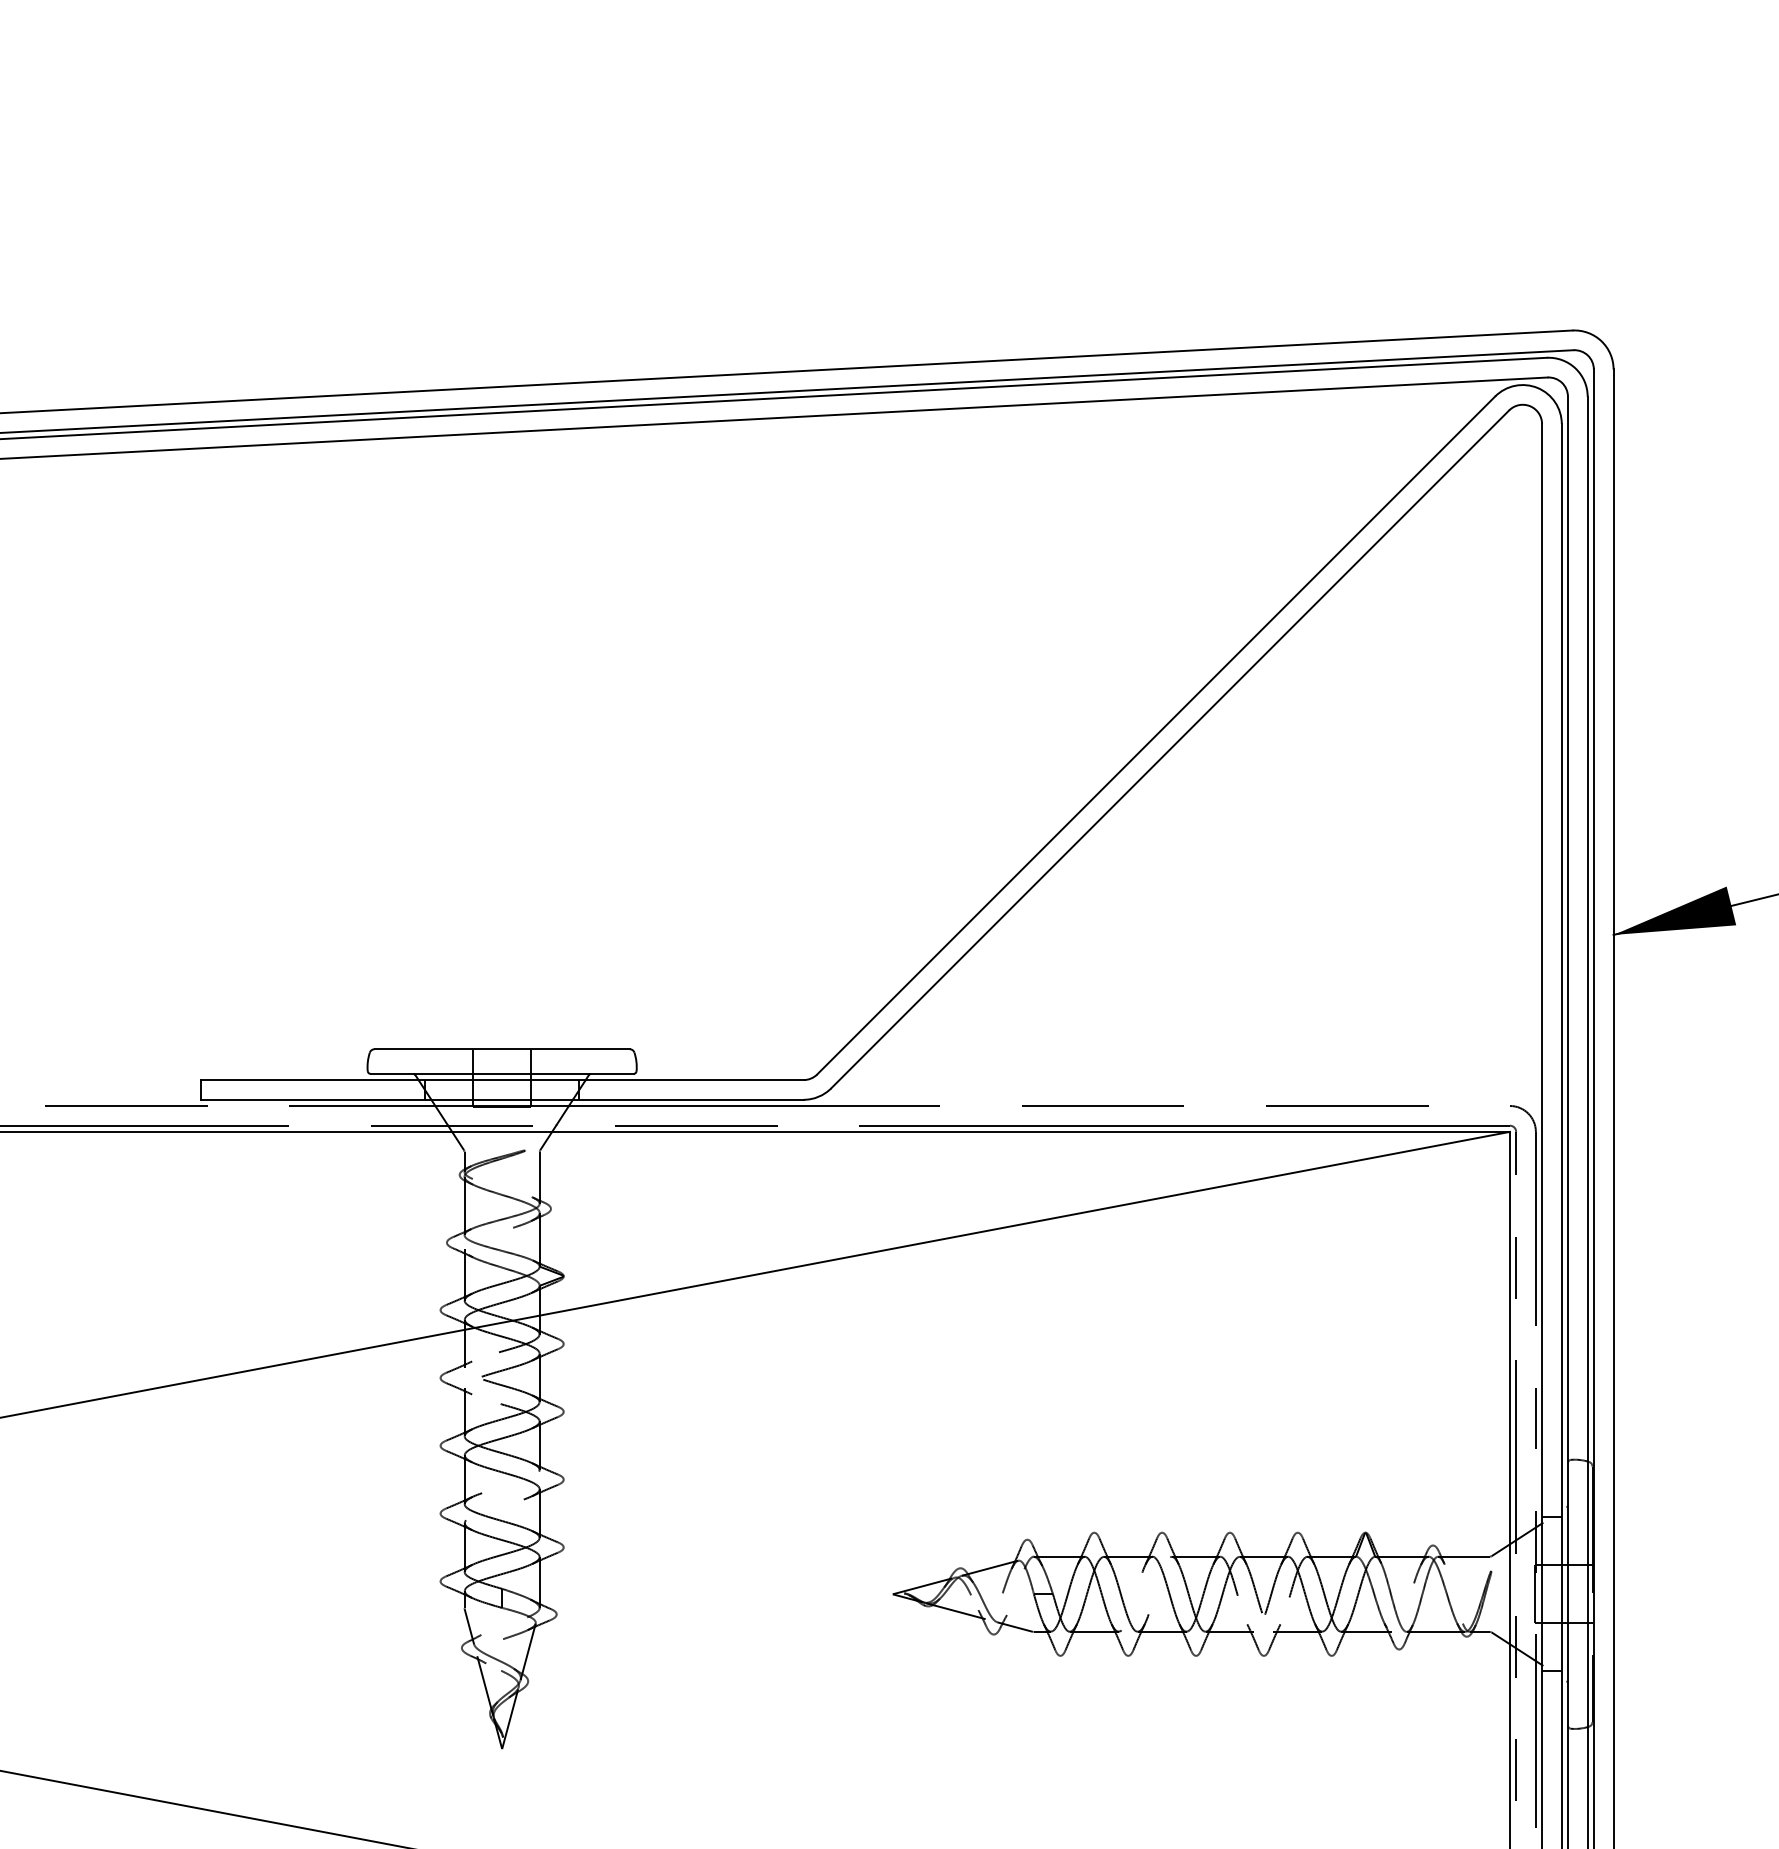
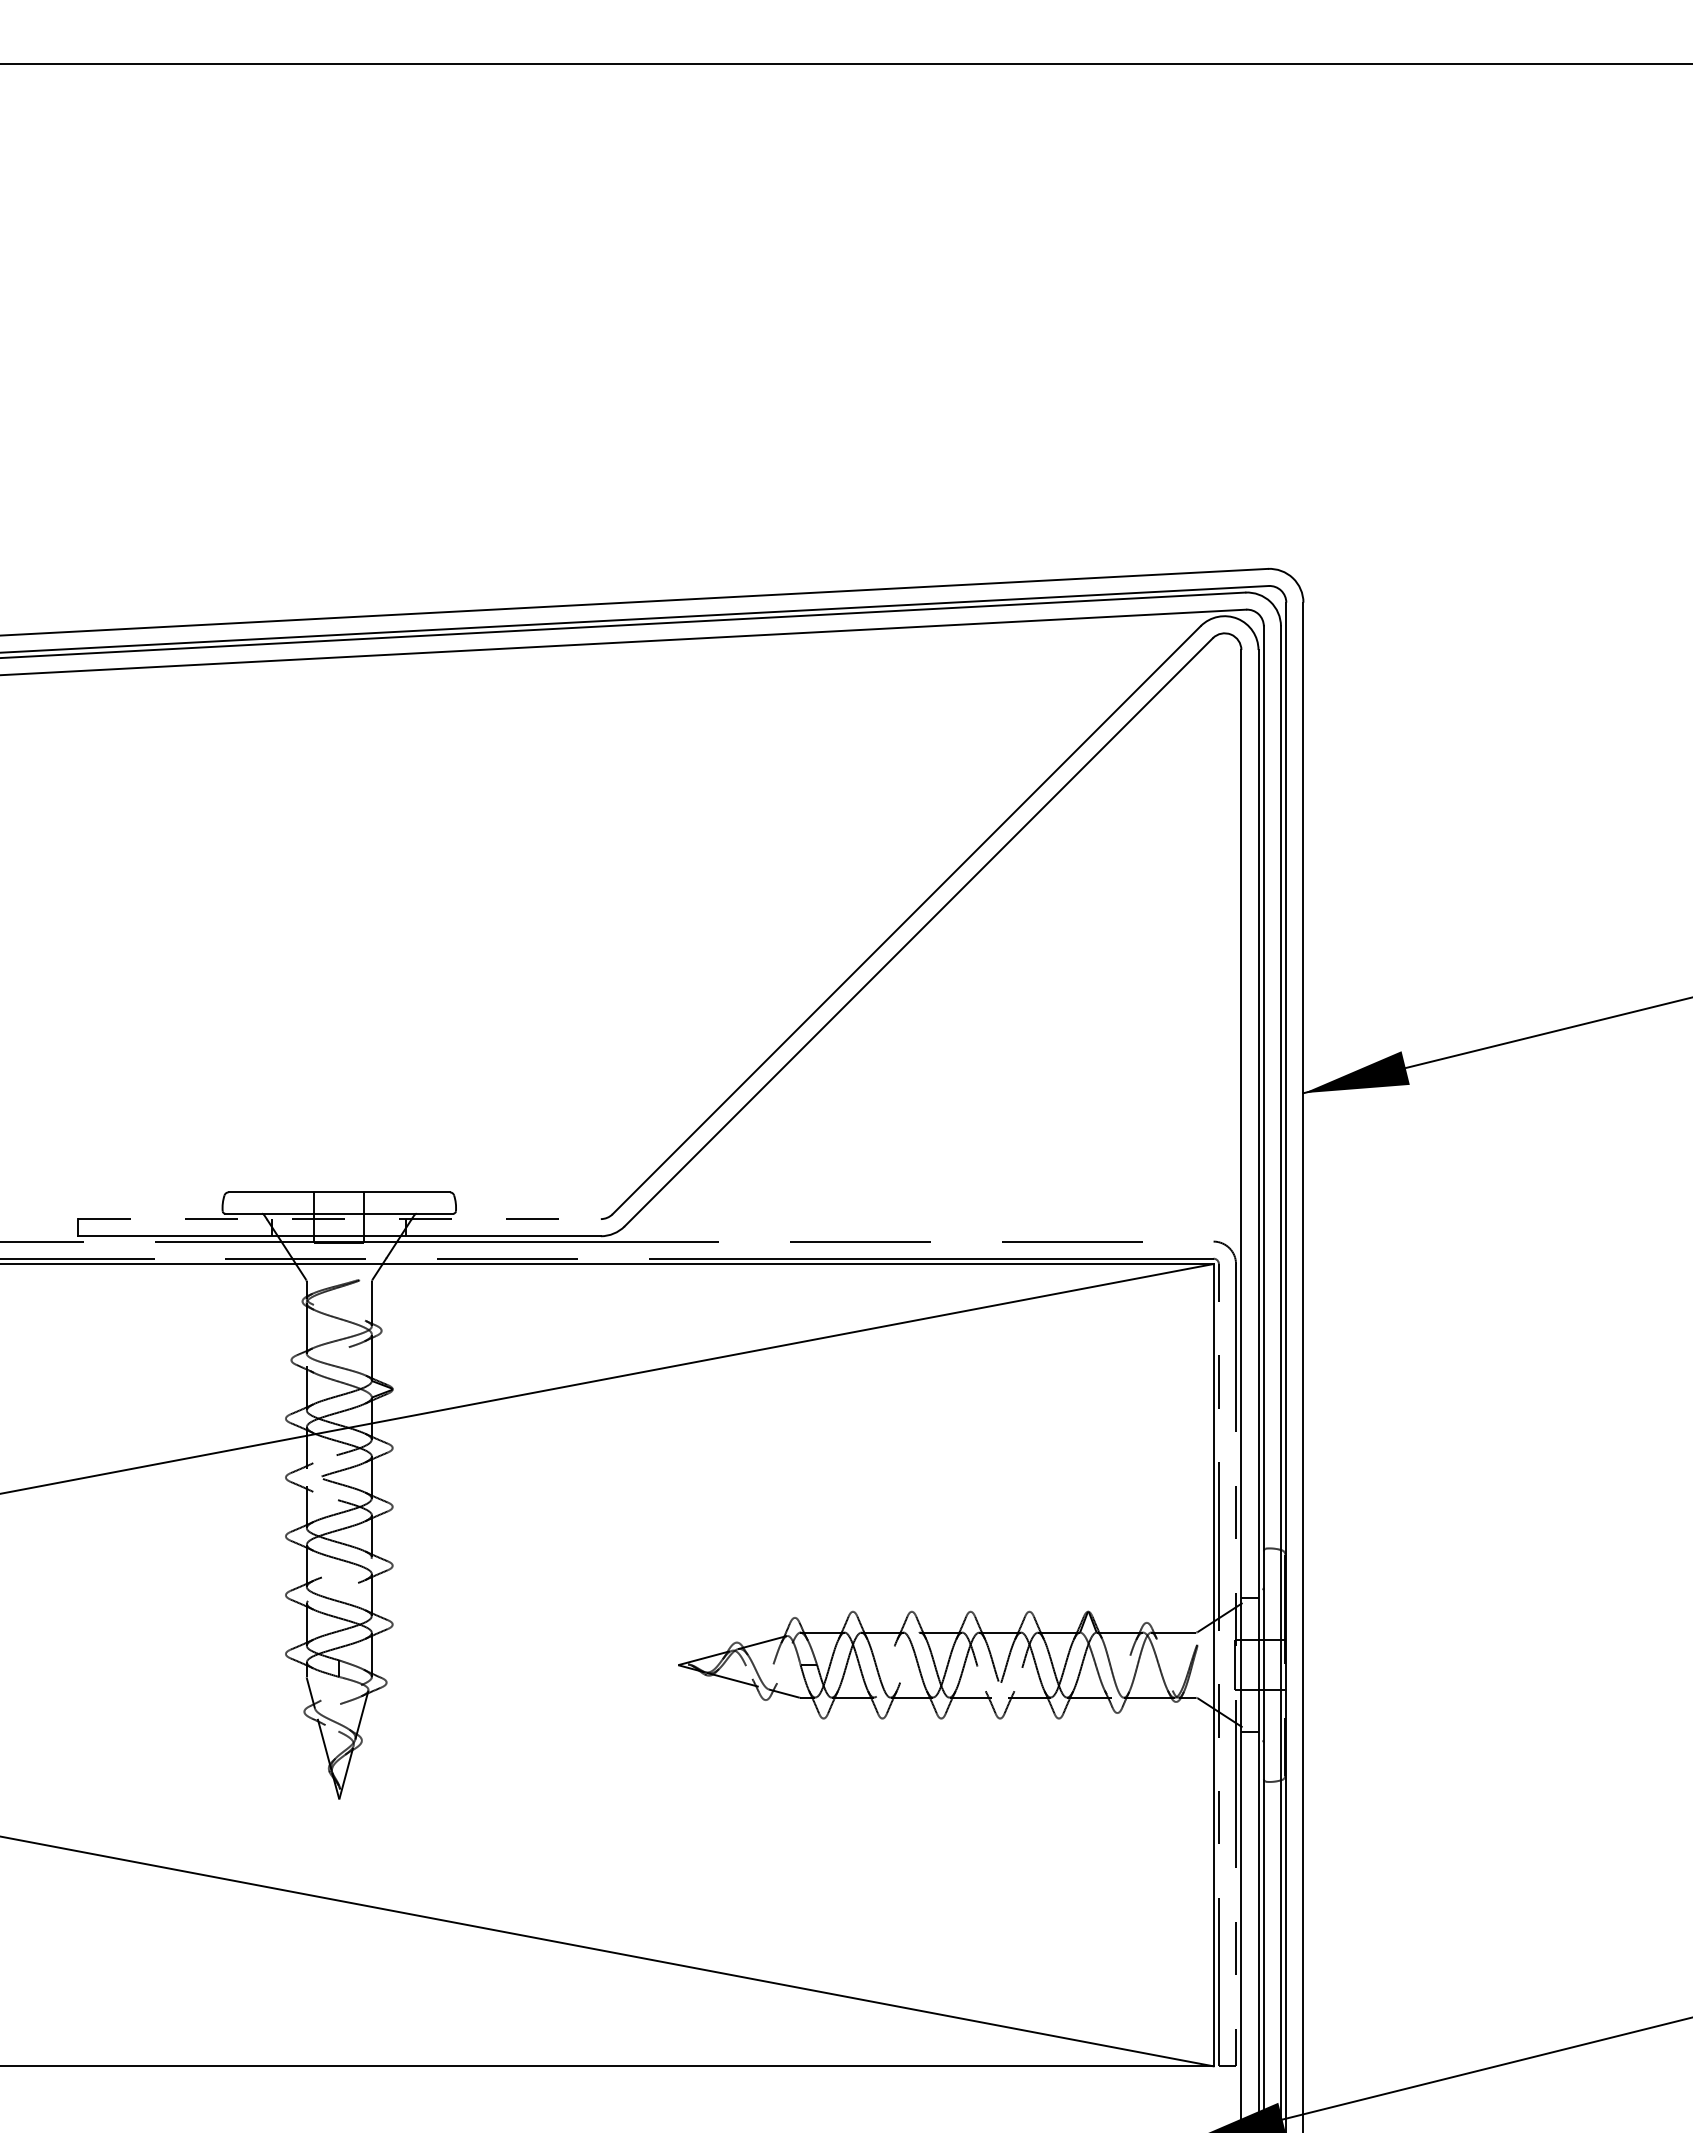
line: (502, 1080) -> (339, 1219), solid -> dashed

